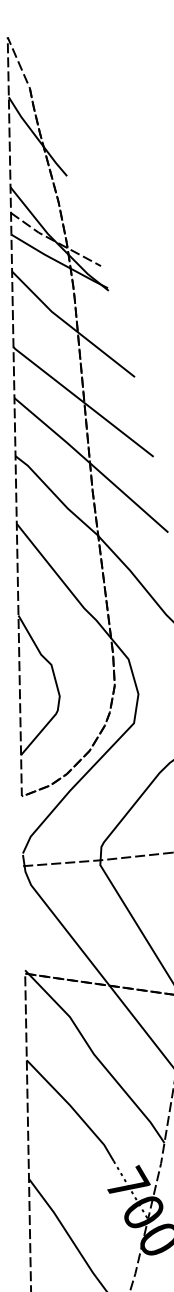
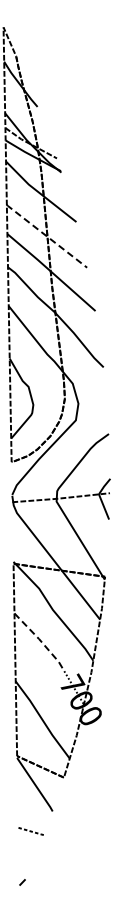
line: (82, 400) -> (46, 235), solid -> dashed
line: (73, 1109) -> (41, 641), solid -> dashed

